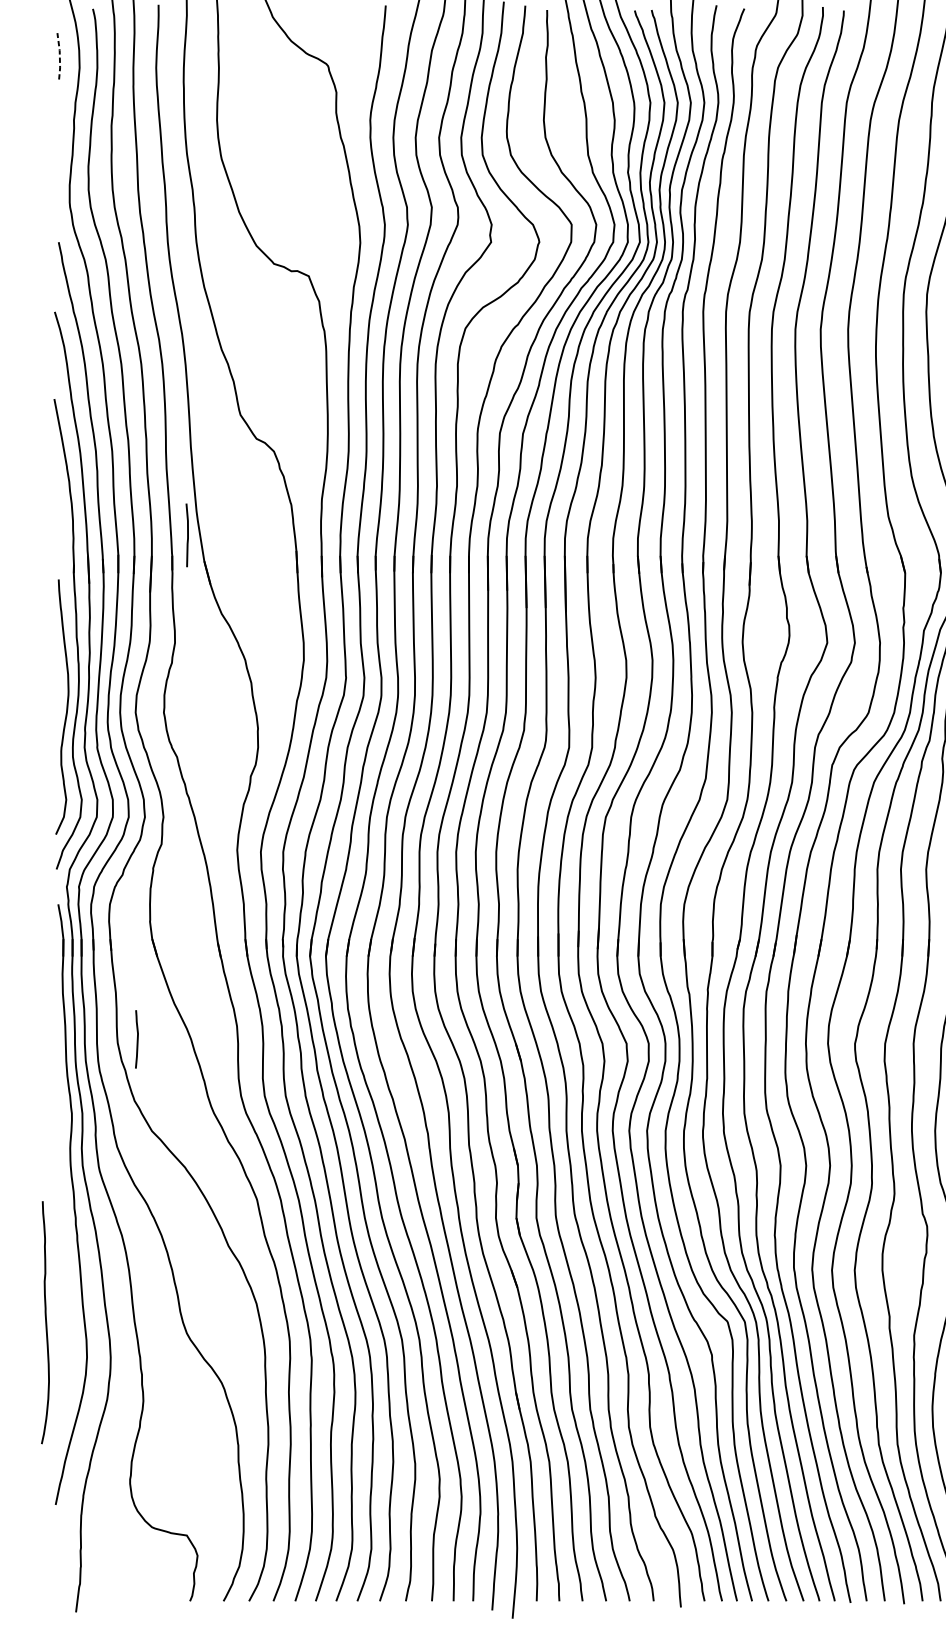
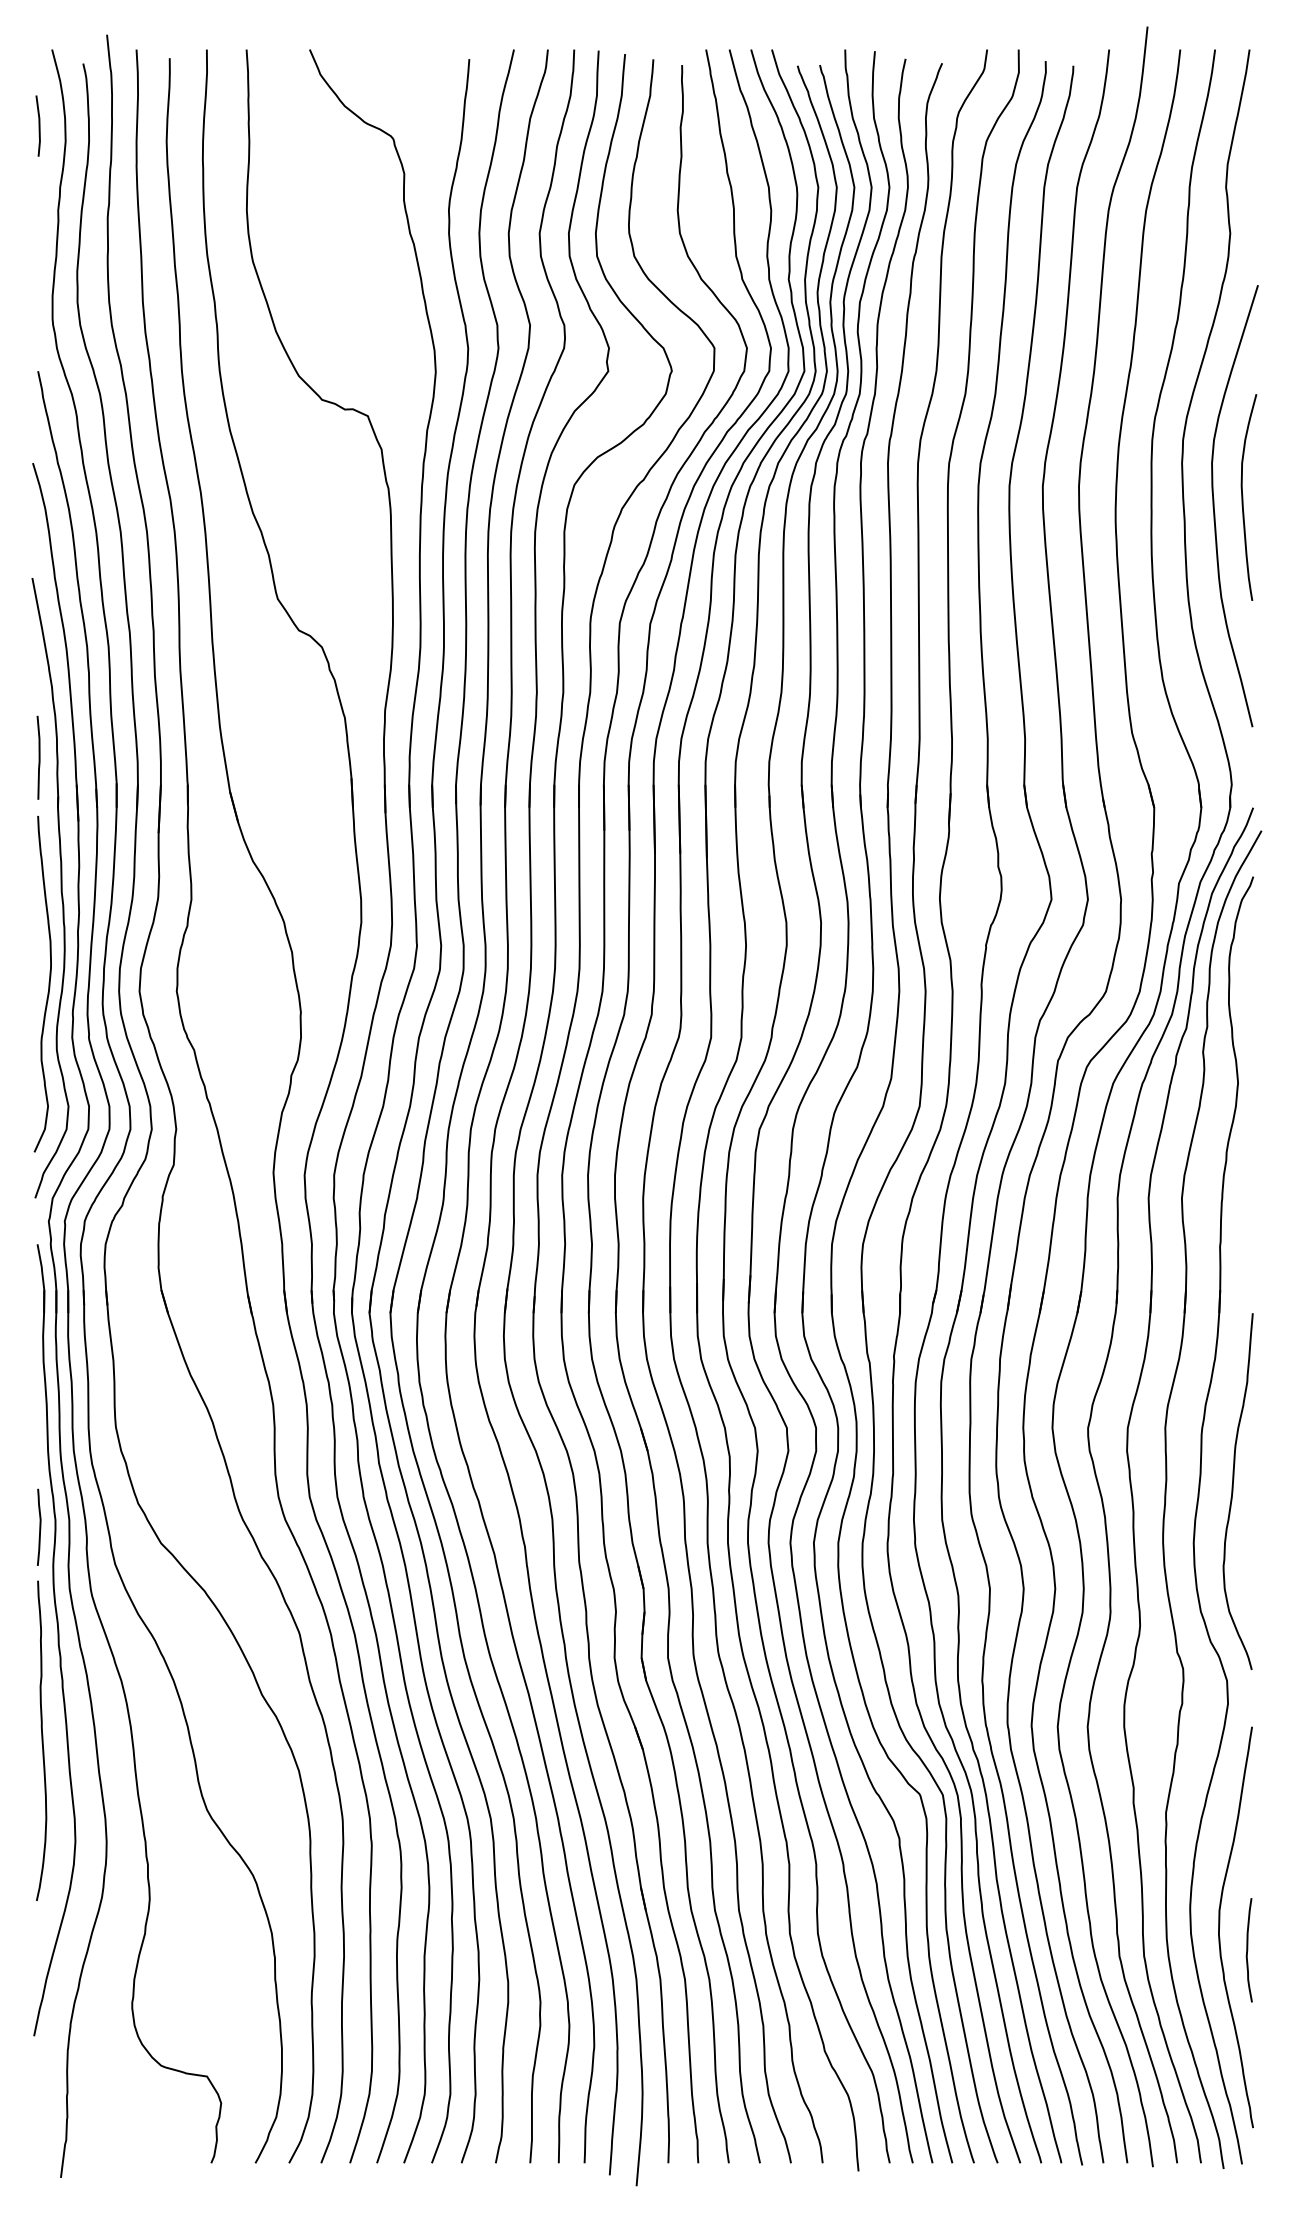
line: (59, 55) -> (39, 125), dashed -> solid
curve: (187, 535) -> (38, 757), moved
curve: (137, 1038) -> (39, 1526), moved
curve: (45, 1322) -> (41, 1740), moved

